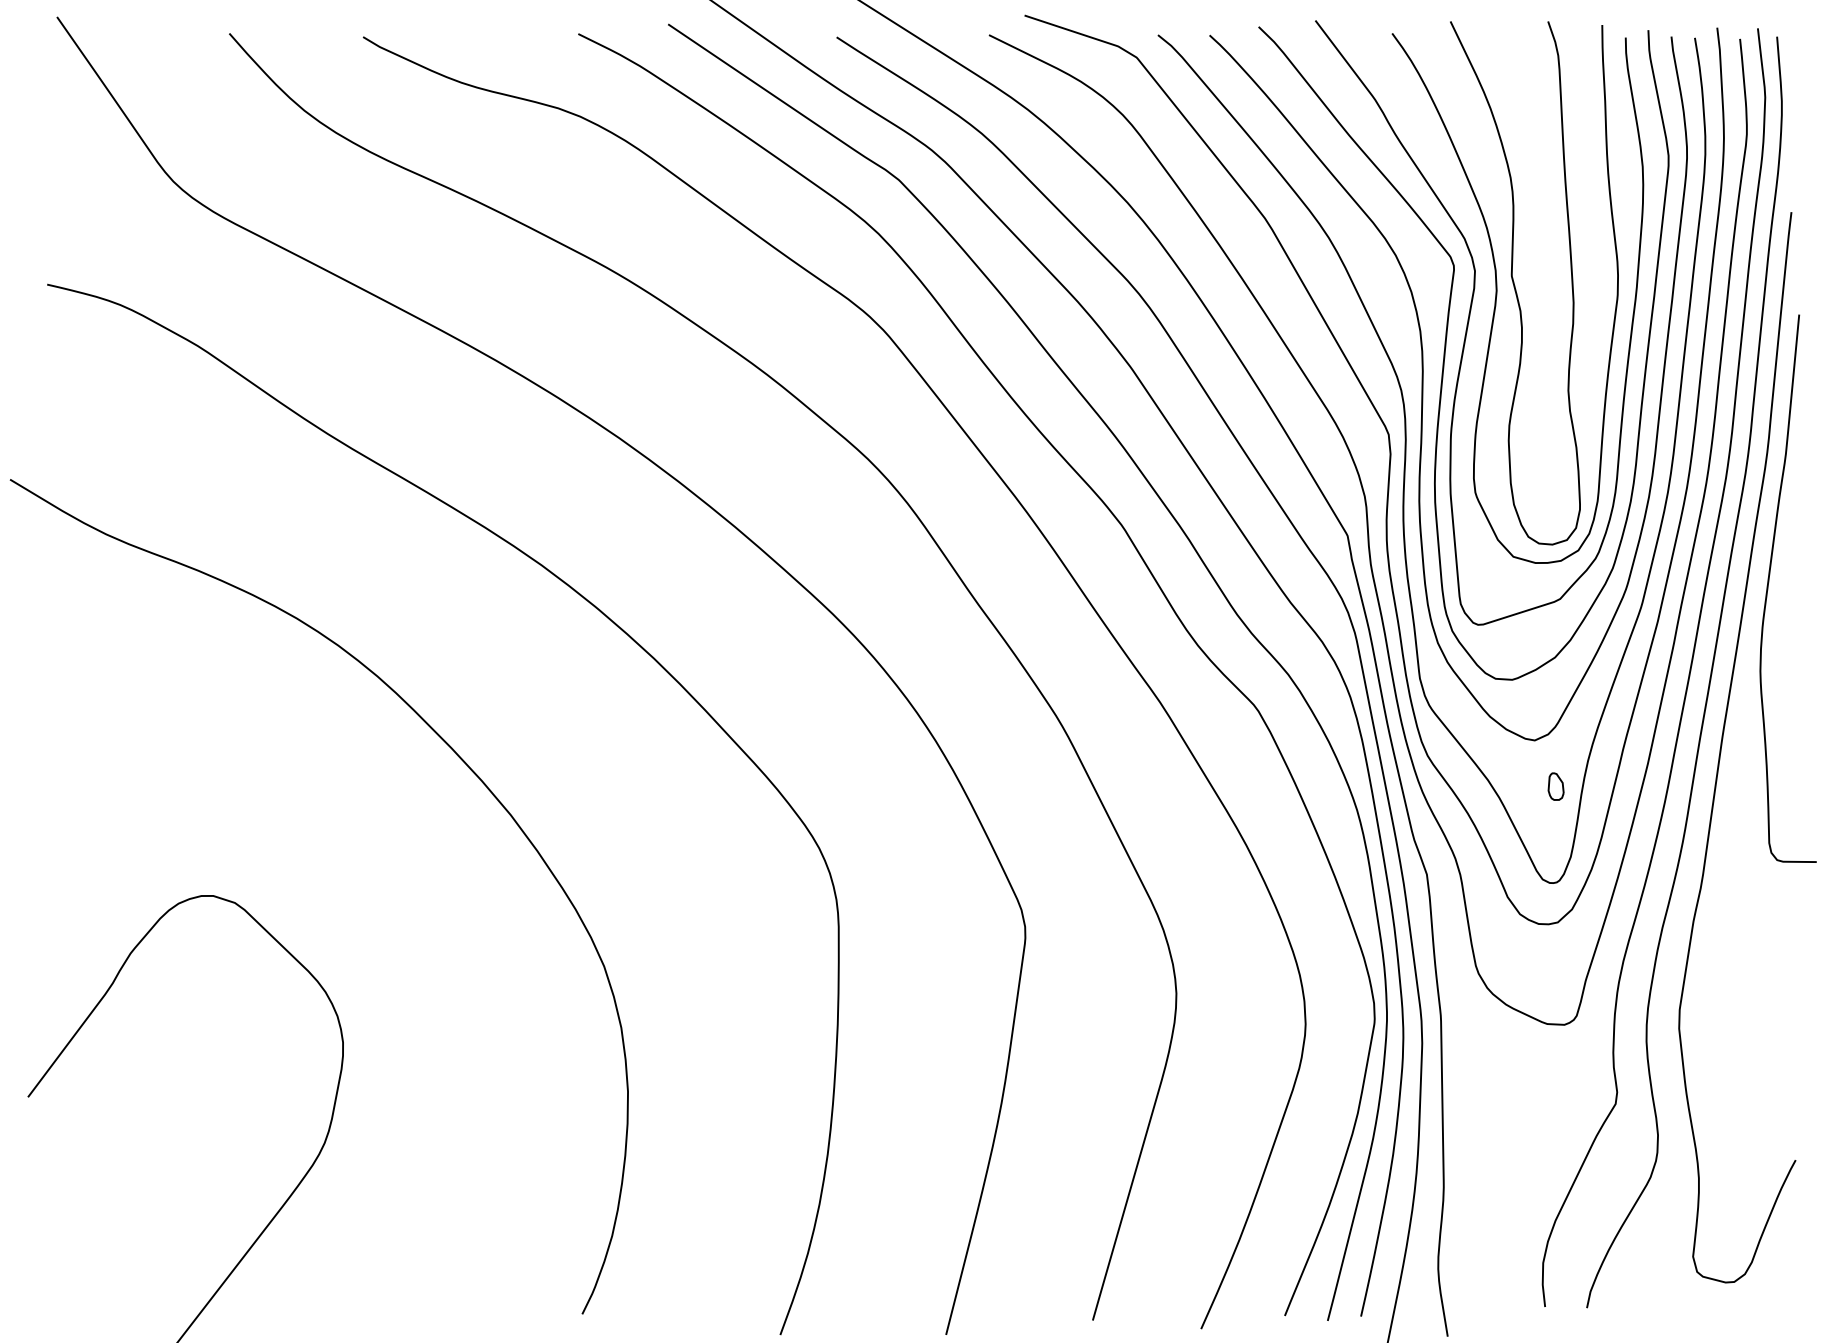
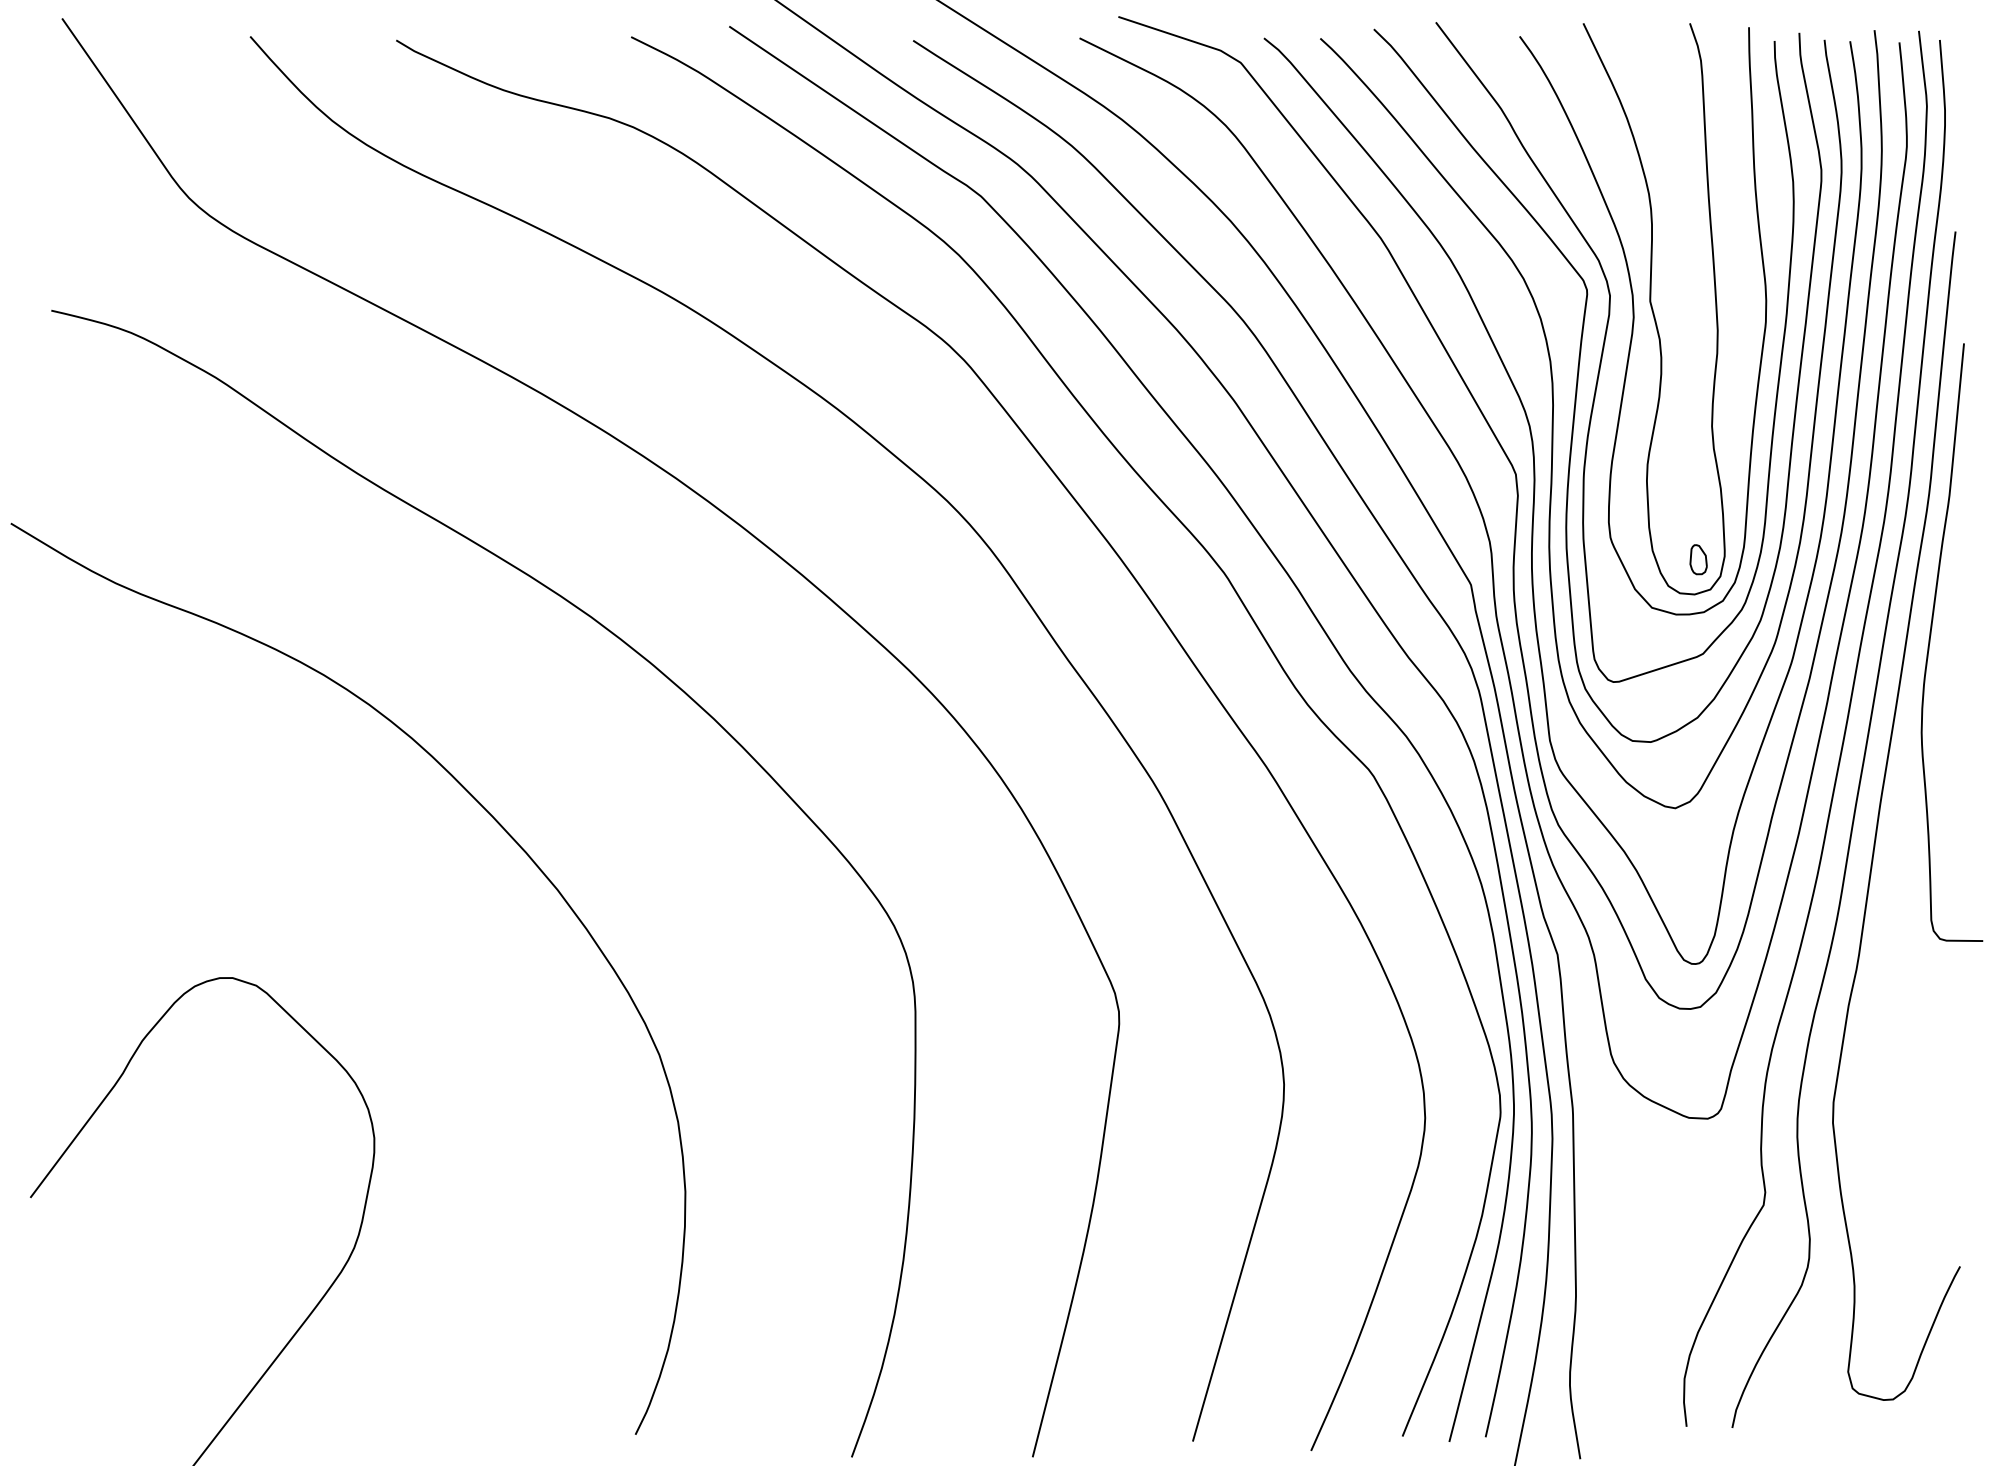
part: (1555, 786) -> (1698, 559), moved

